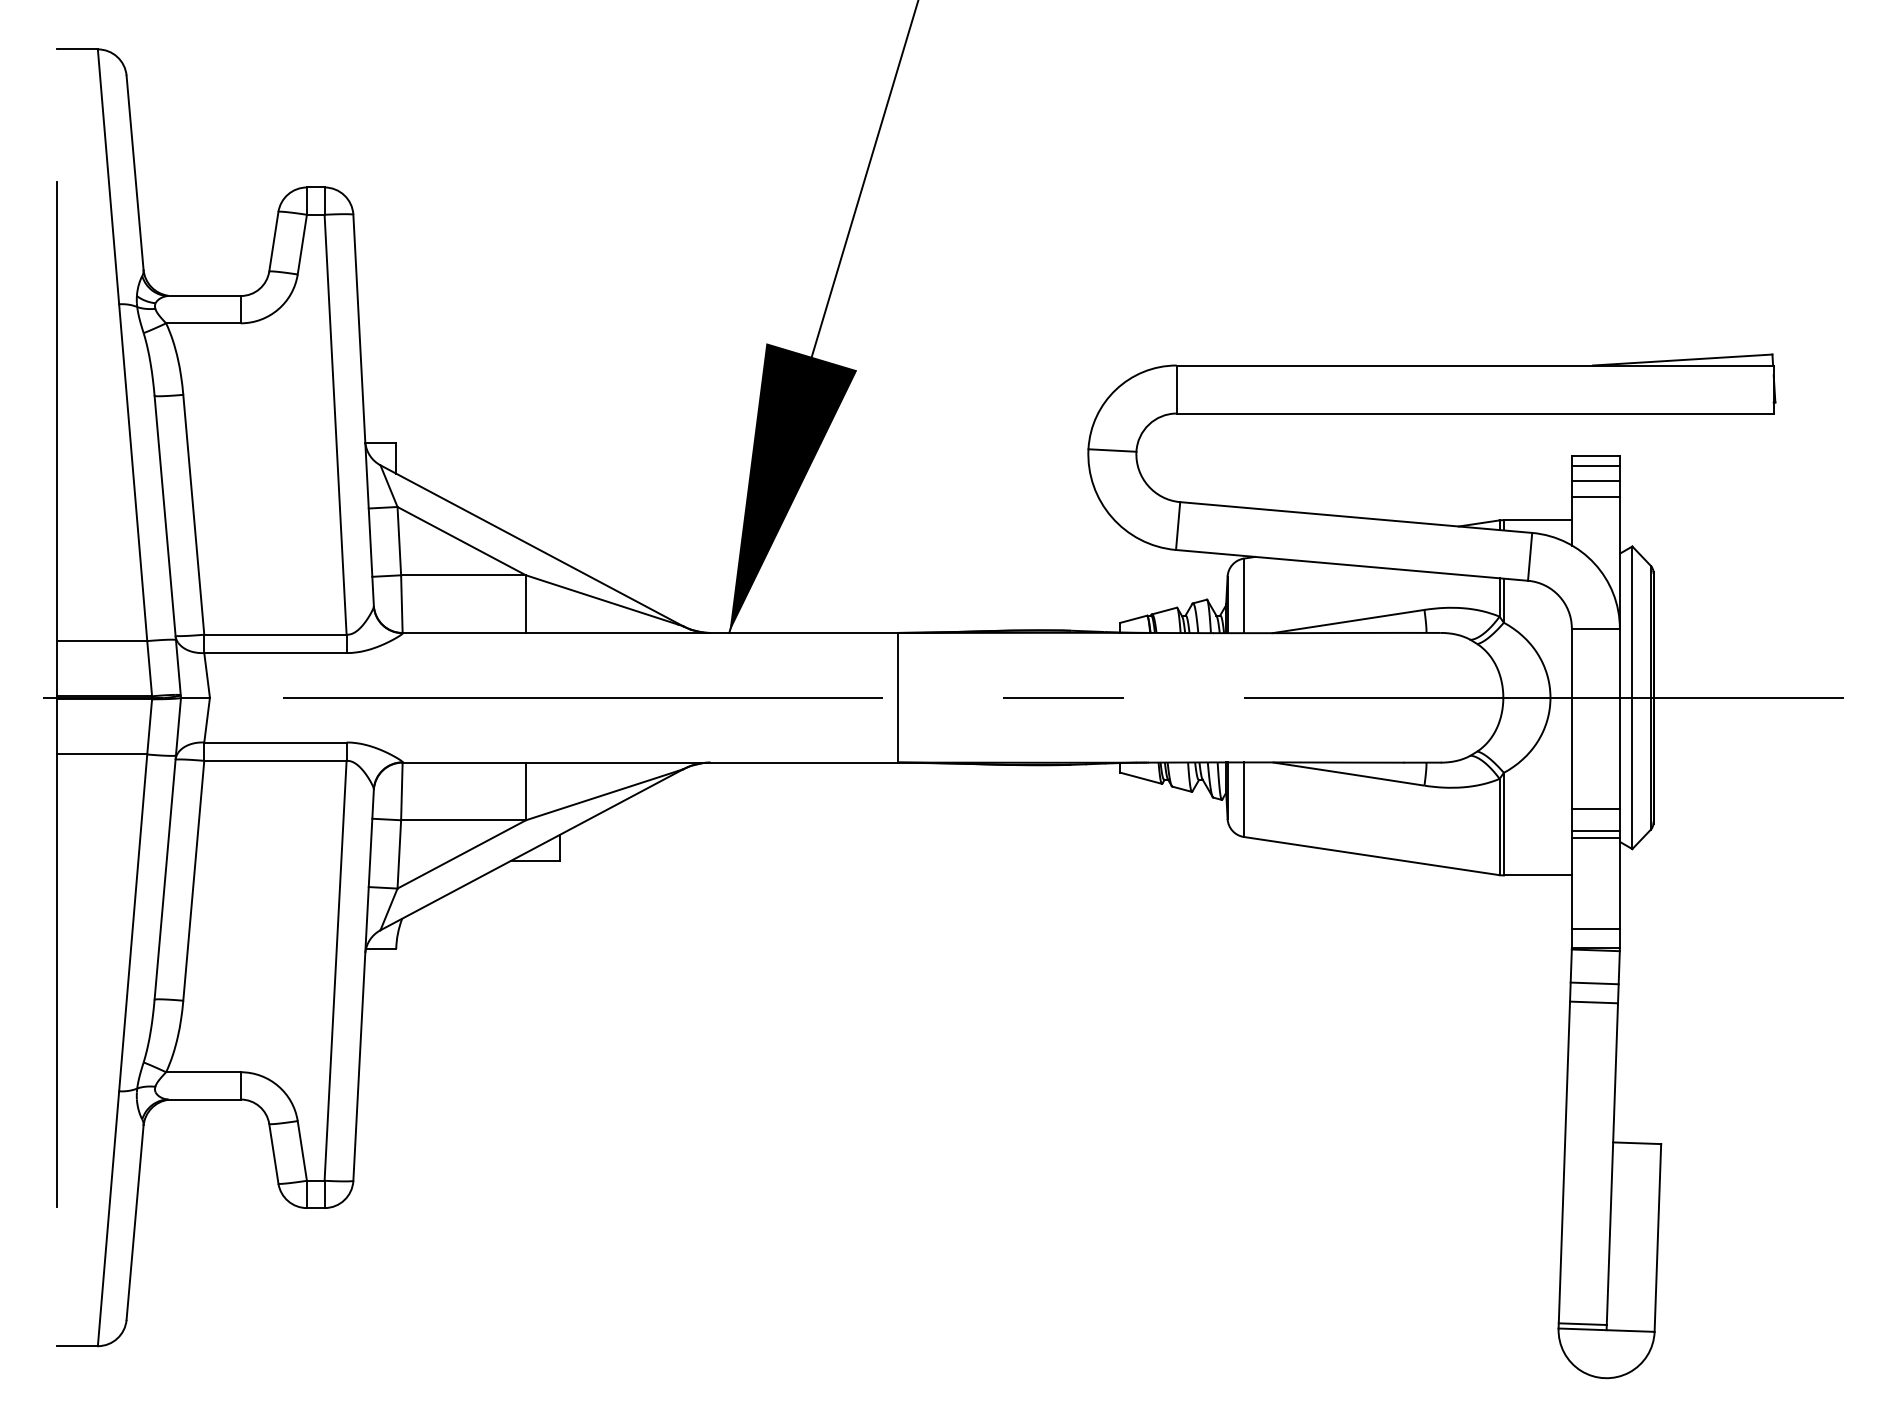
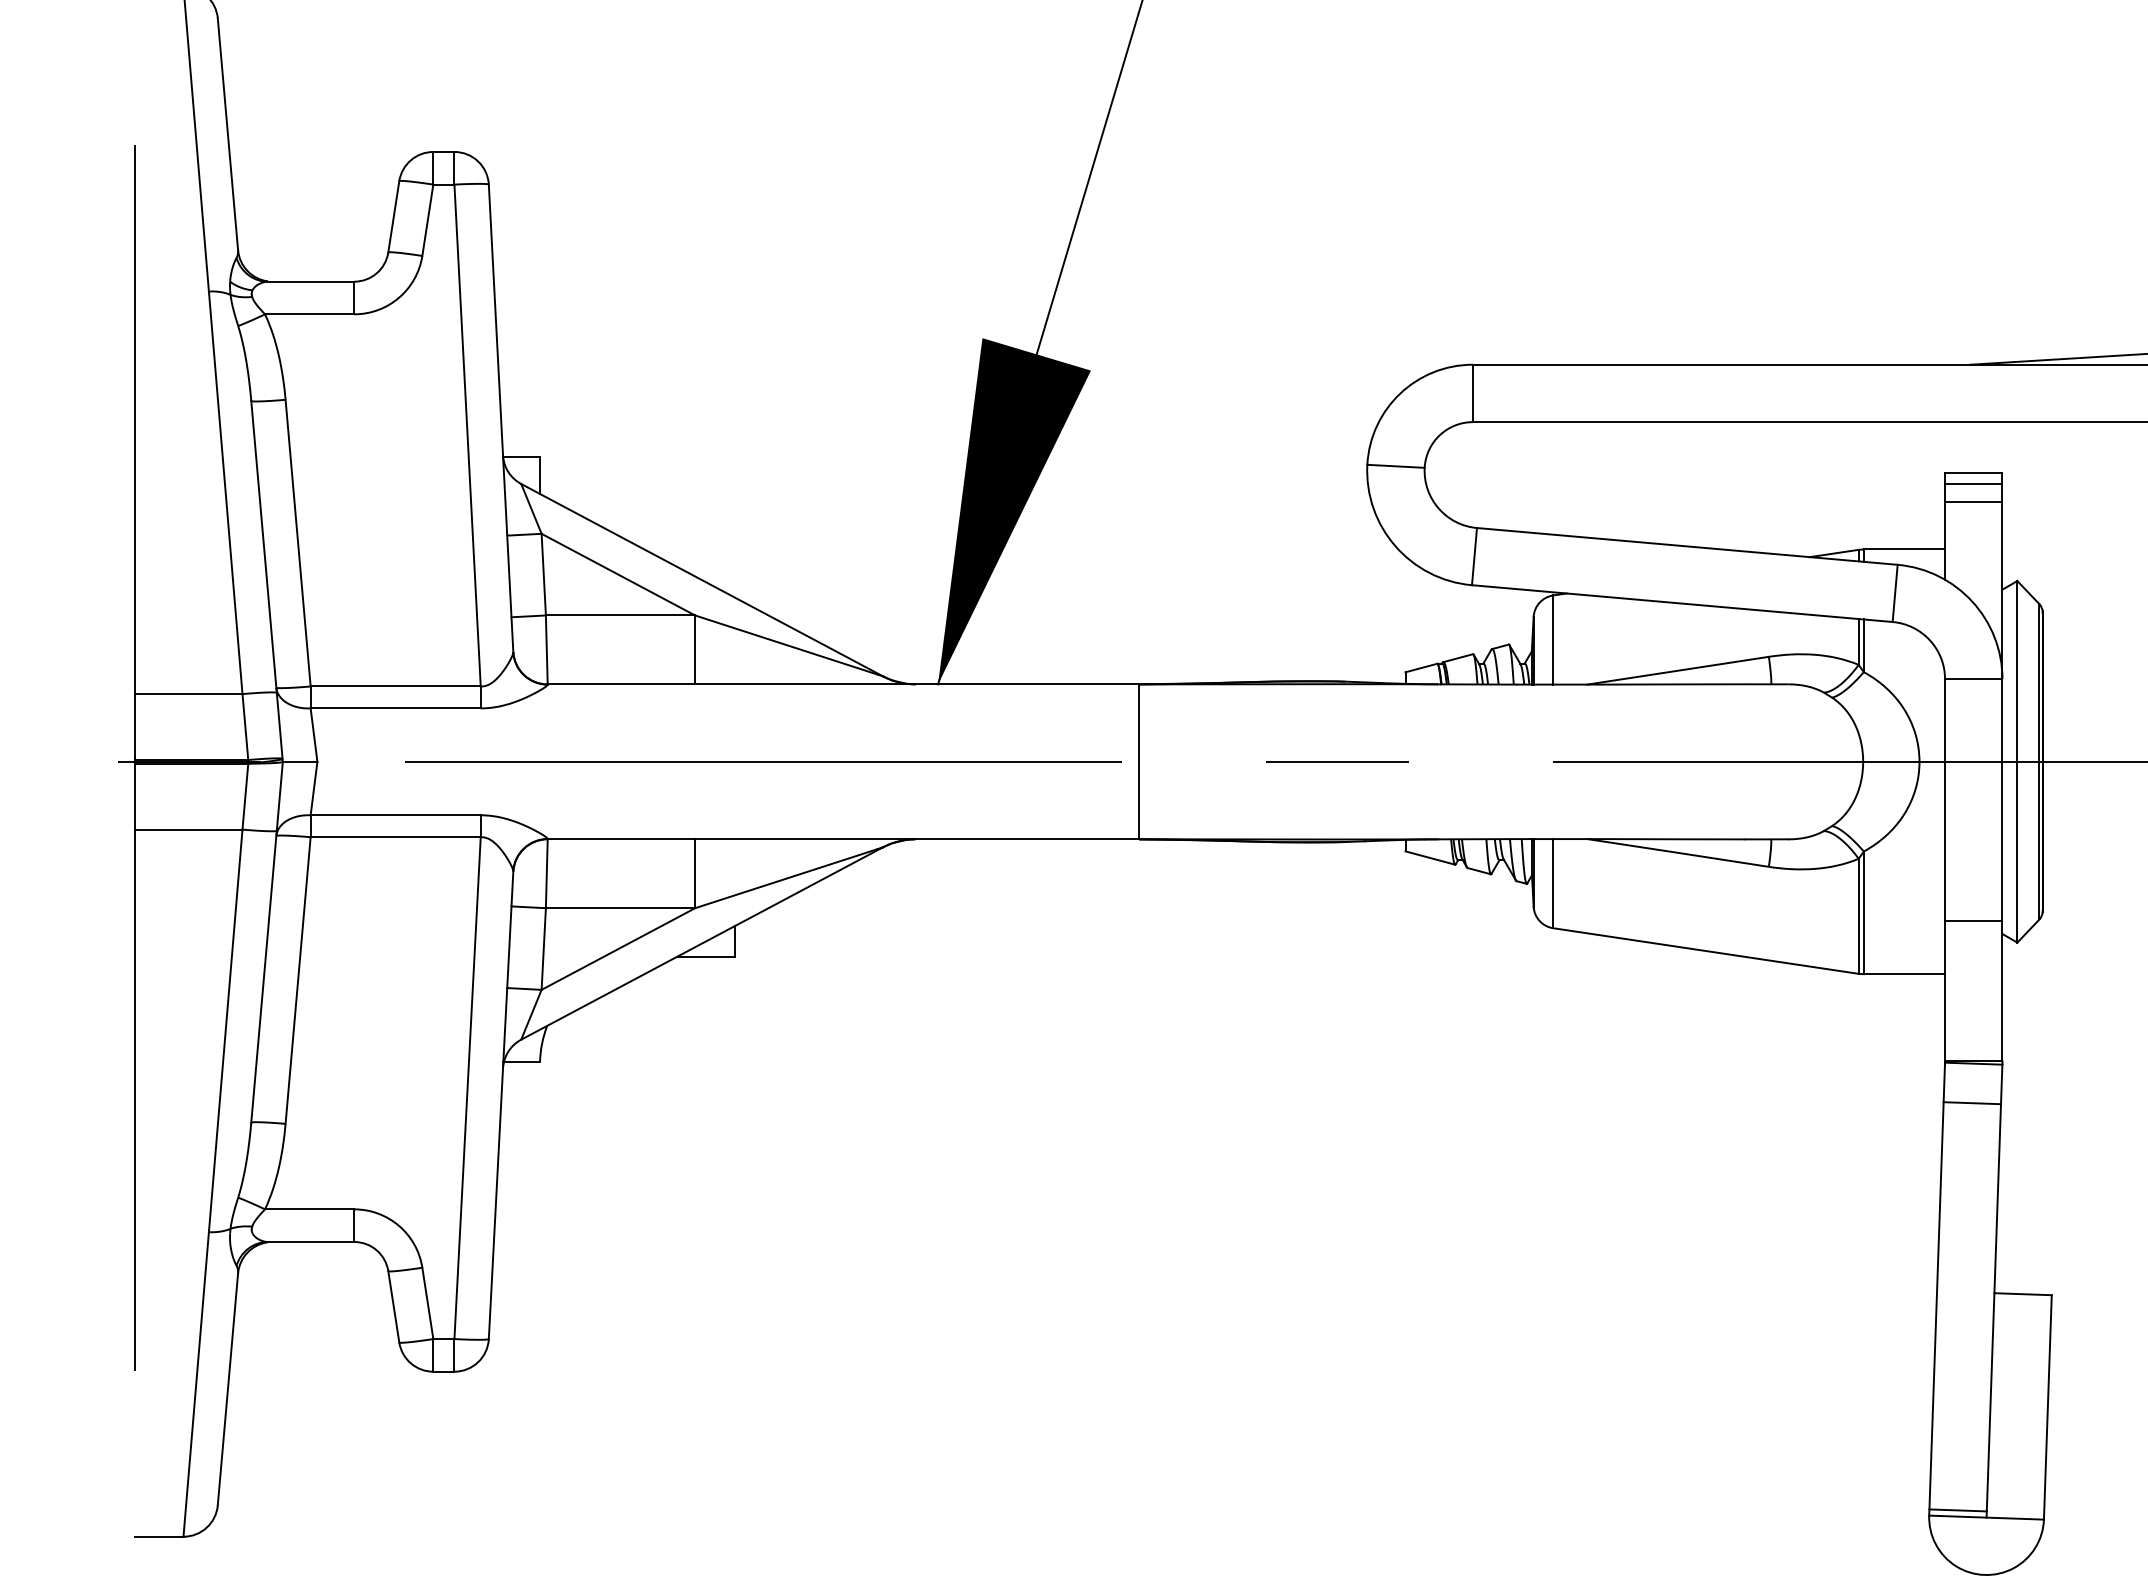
line: (1595, 497) -> (1973, 522), removed
line: (1595, 809) -> (1973, 895), removed
line: (1595, 837) -> (1973, 928), removed
line: (1595, 928) -> (1973, 1037), removed
line: (1594, 1002) -> (1972, 1126), removed

